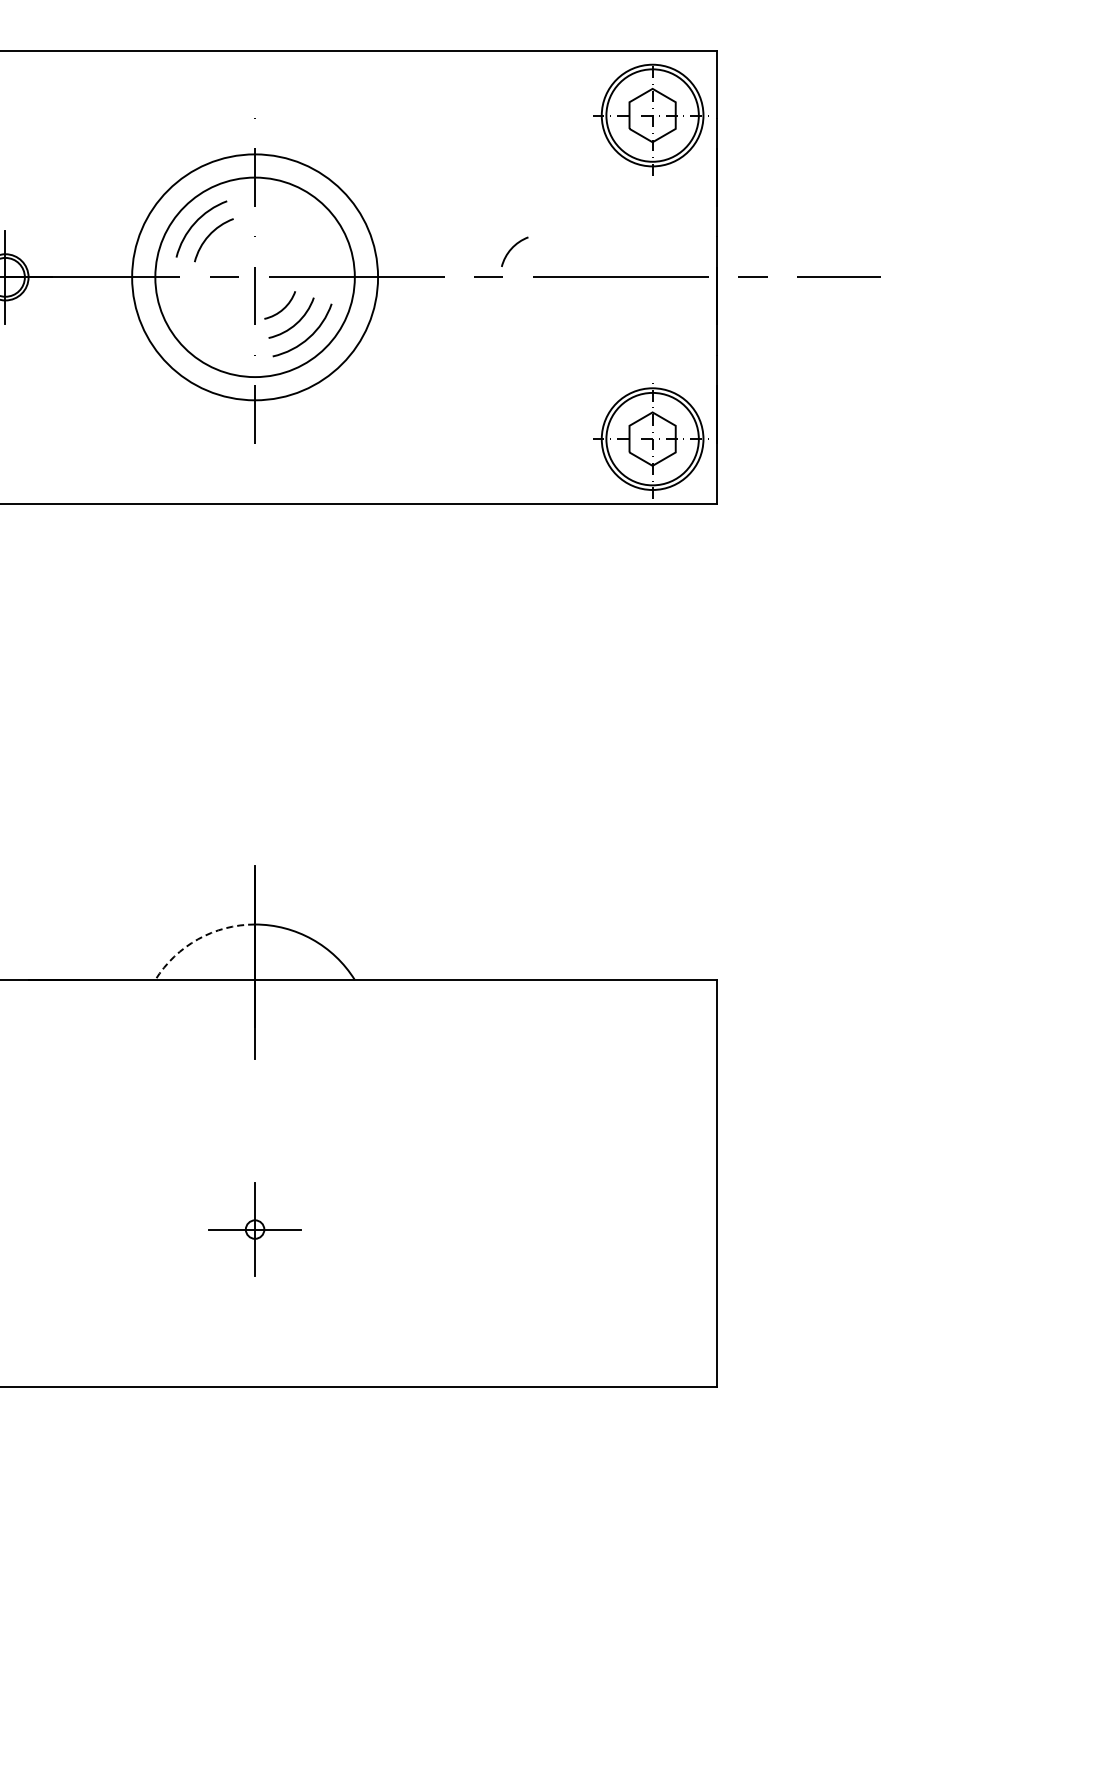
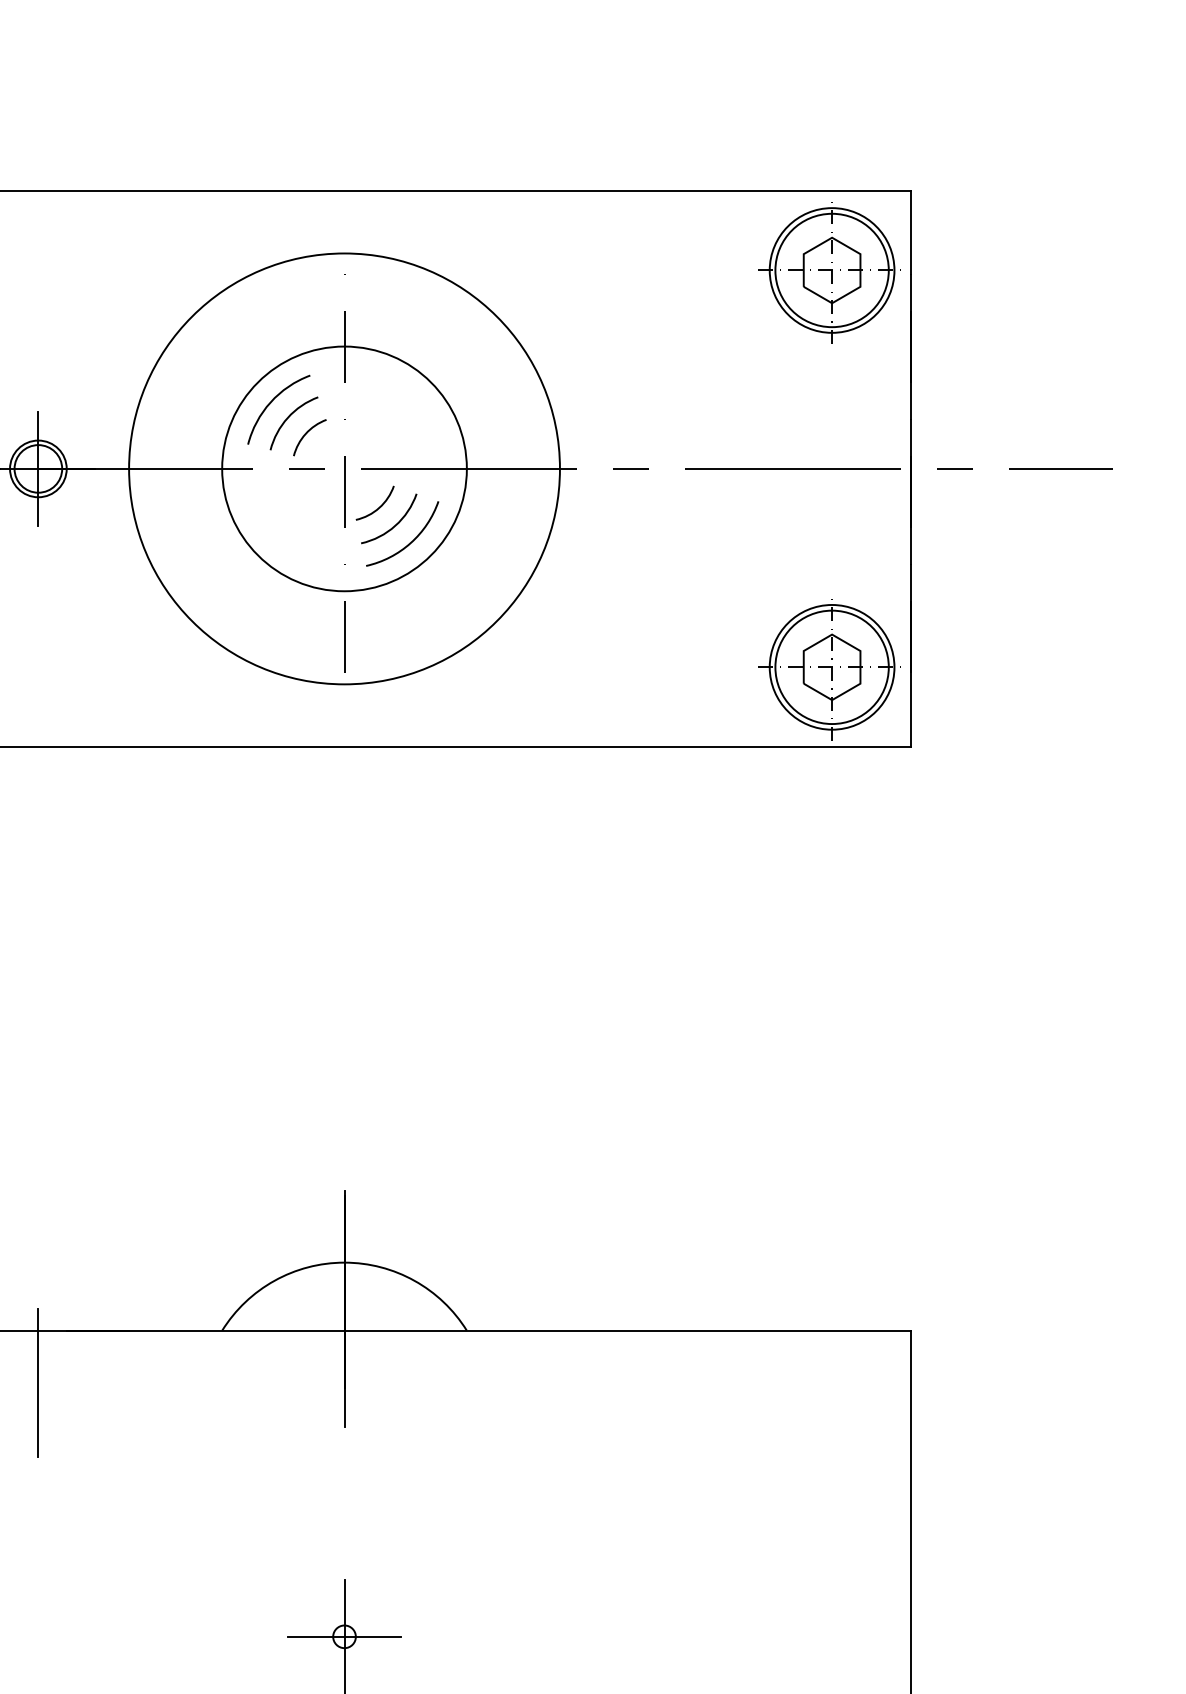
arc: (512, 249) -> (307, 434), moved
circle: (254, 277) -> (343, 469), size x1.43
arc: (198, 939) -> (275, 1281), dashed -> solid
line: (5, 1022) -> (38, 1382), added

